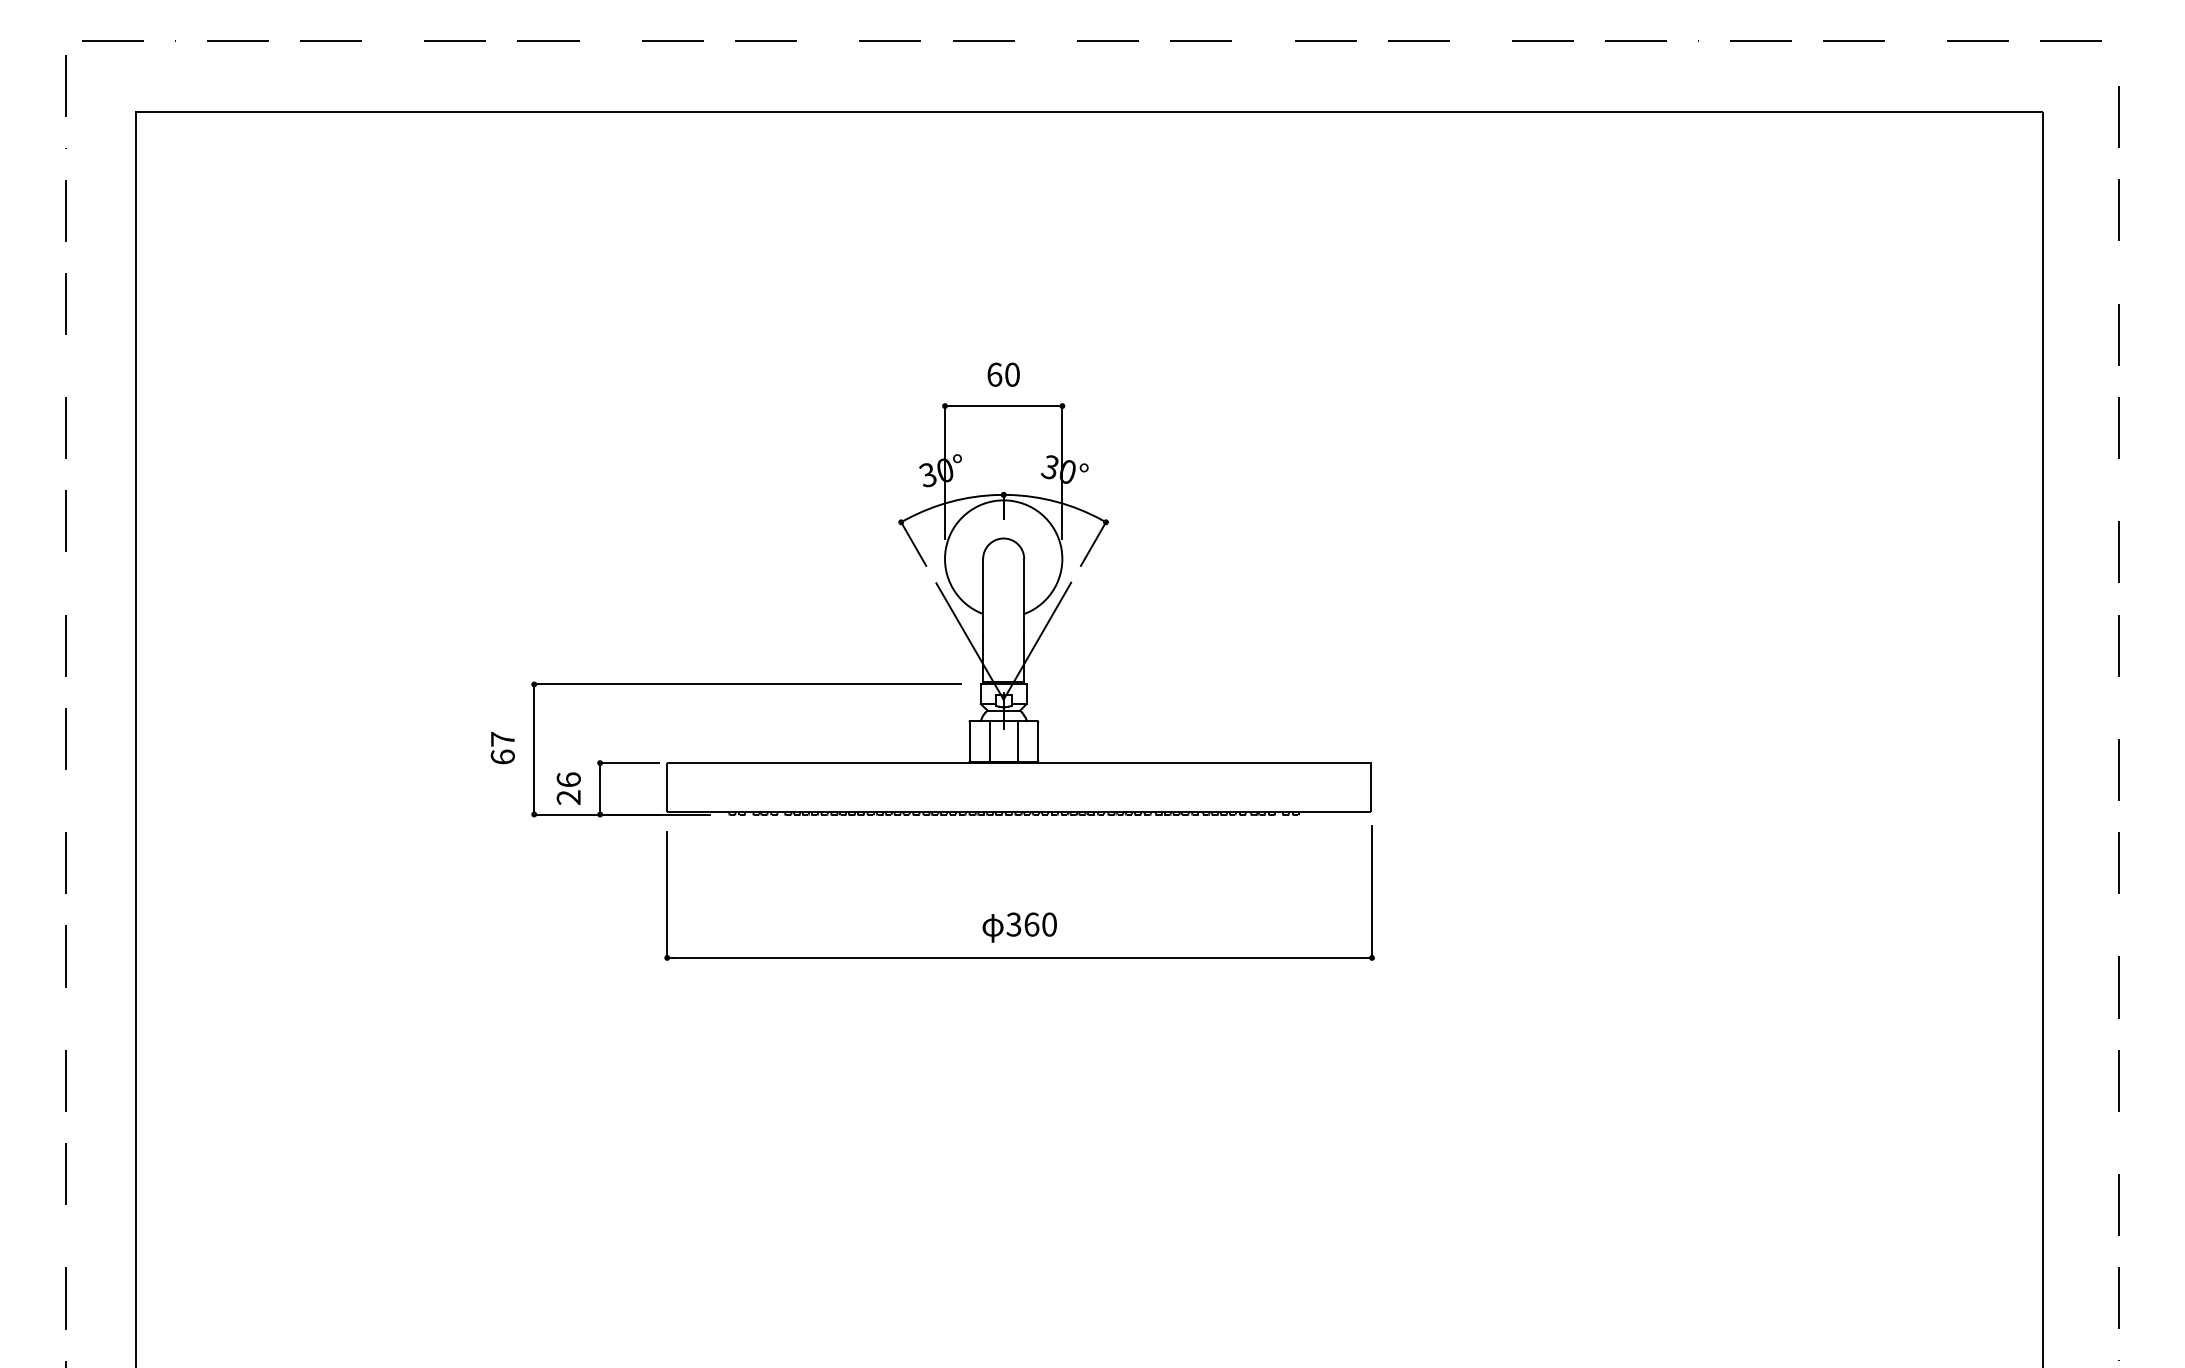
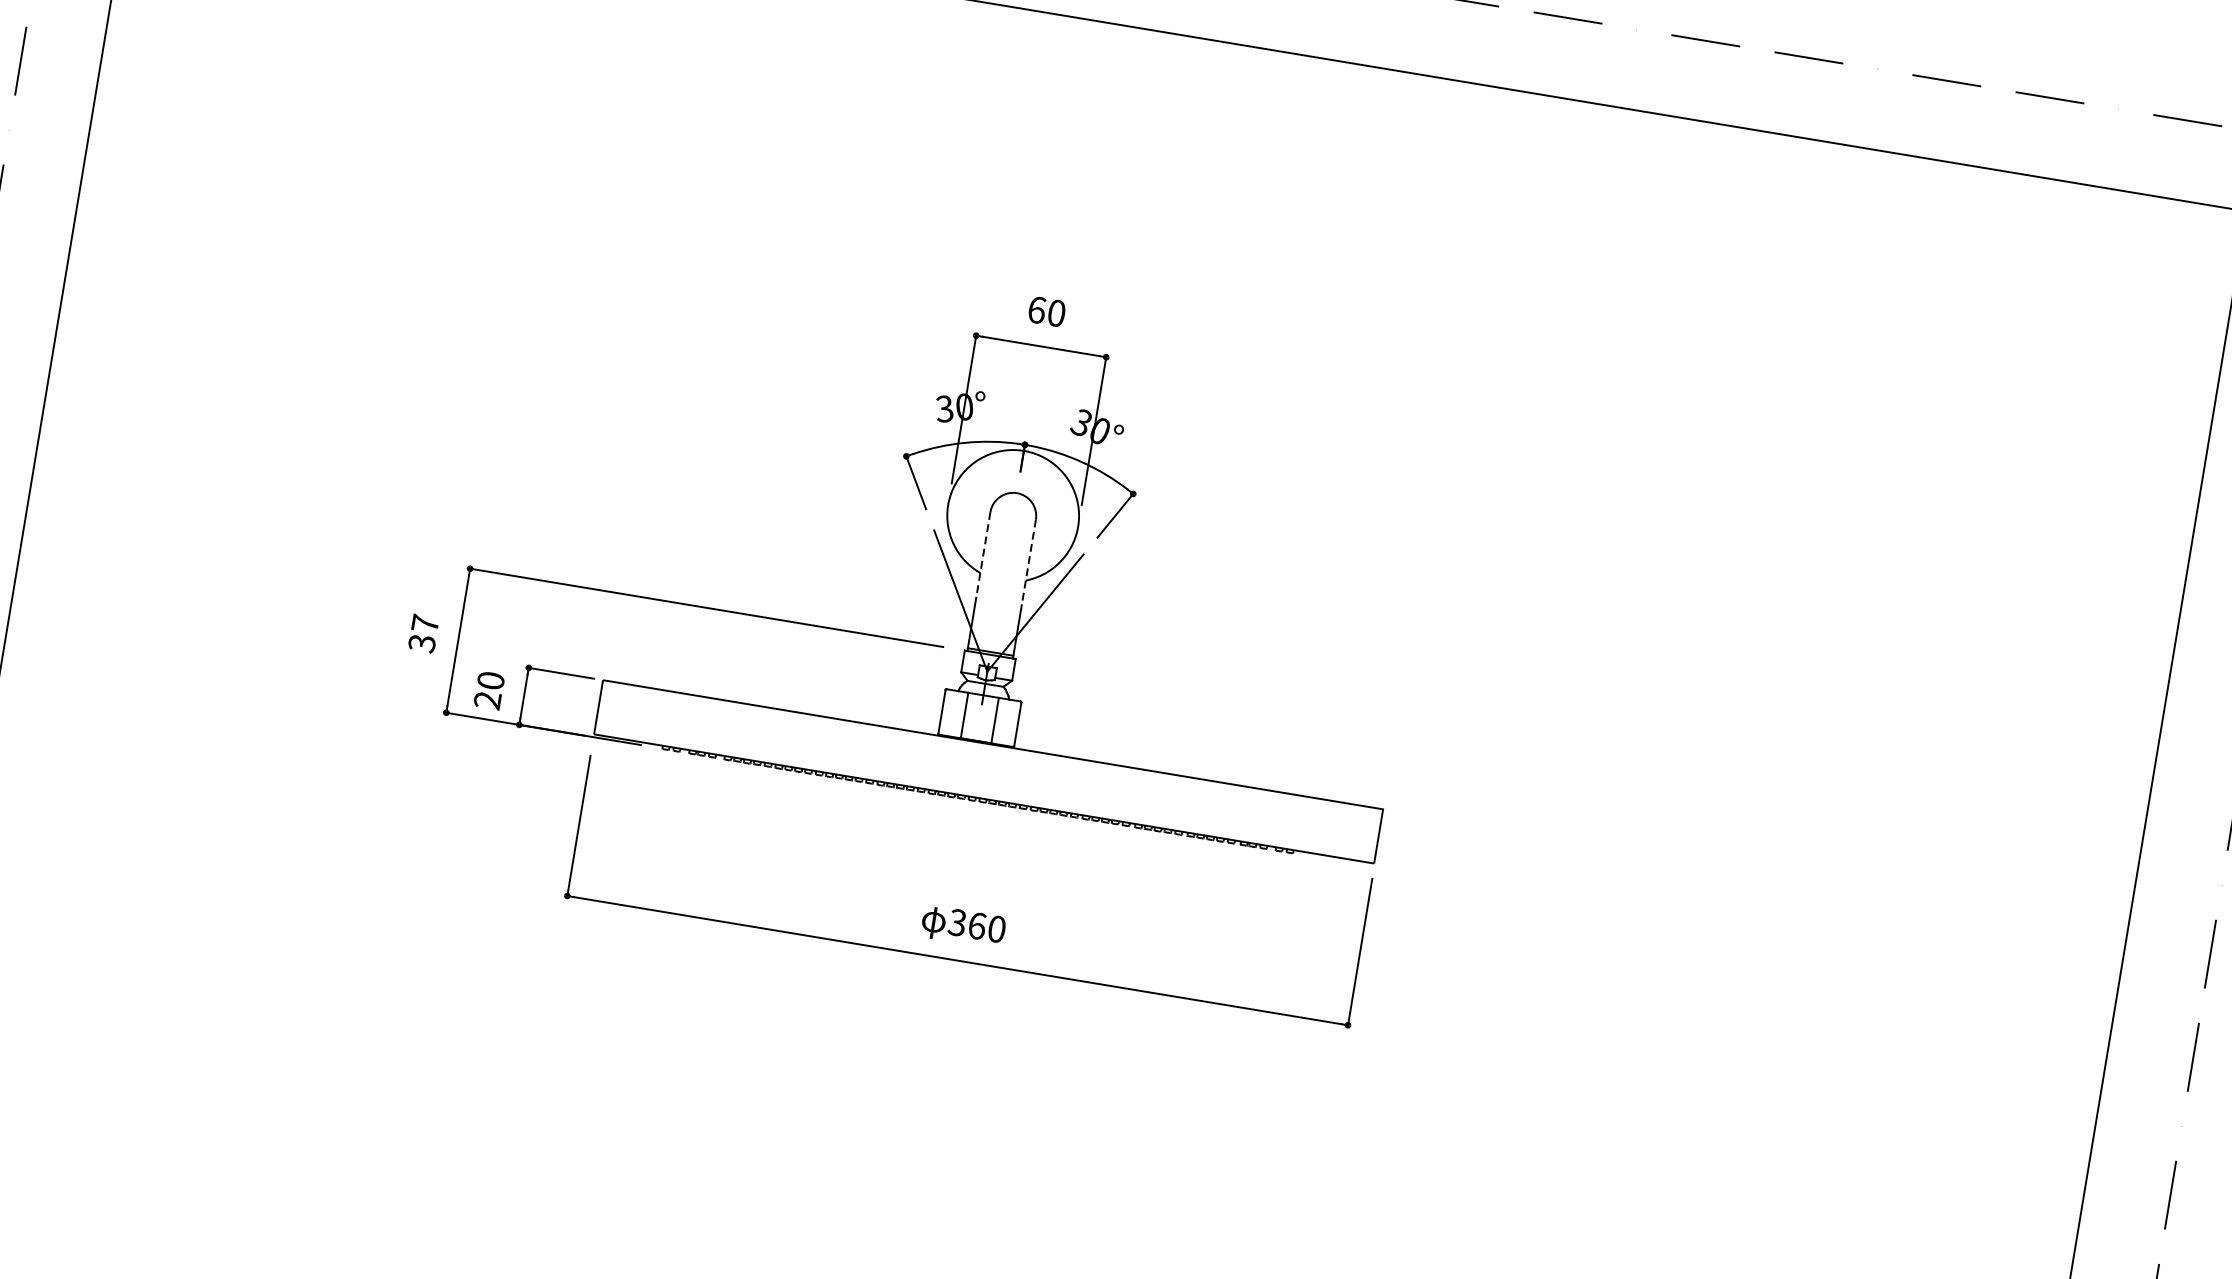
line: (983, 597) -> (983, 554), solid -> dashed
line: (1024, 597) -> (1029, 562), solid -> dashed
text: (502, 756) -> (421, 642), 67 -> 37
text: (568, 779) -> (490, 680), 26 -> 20

